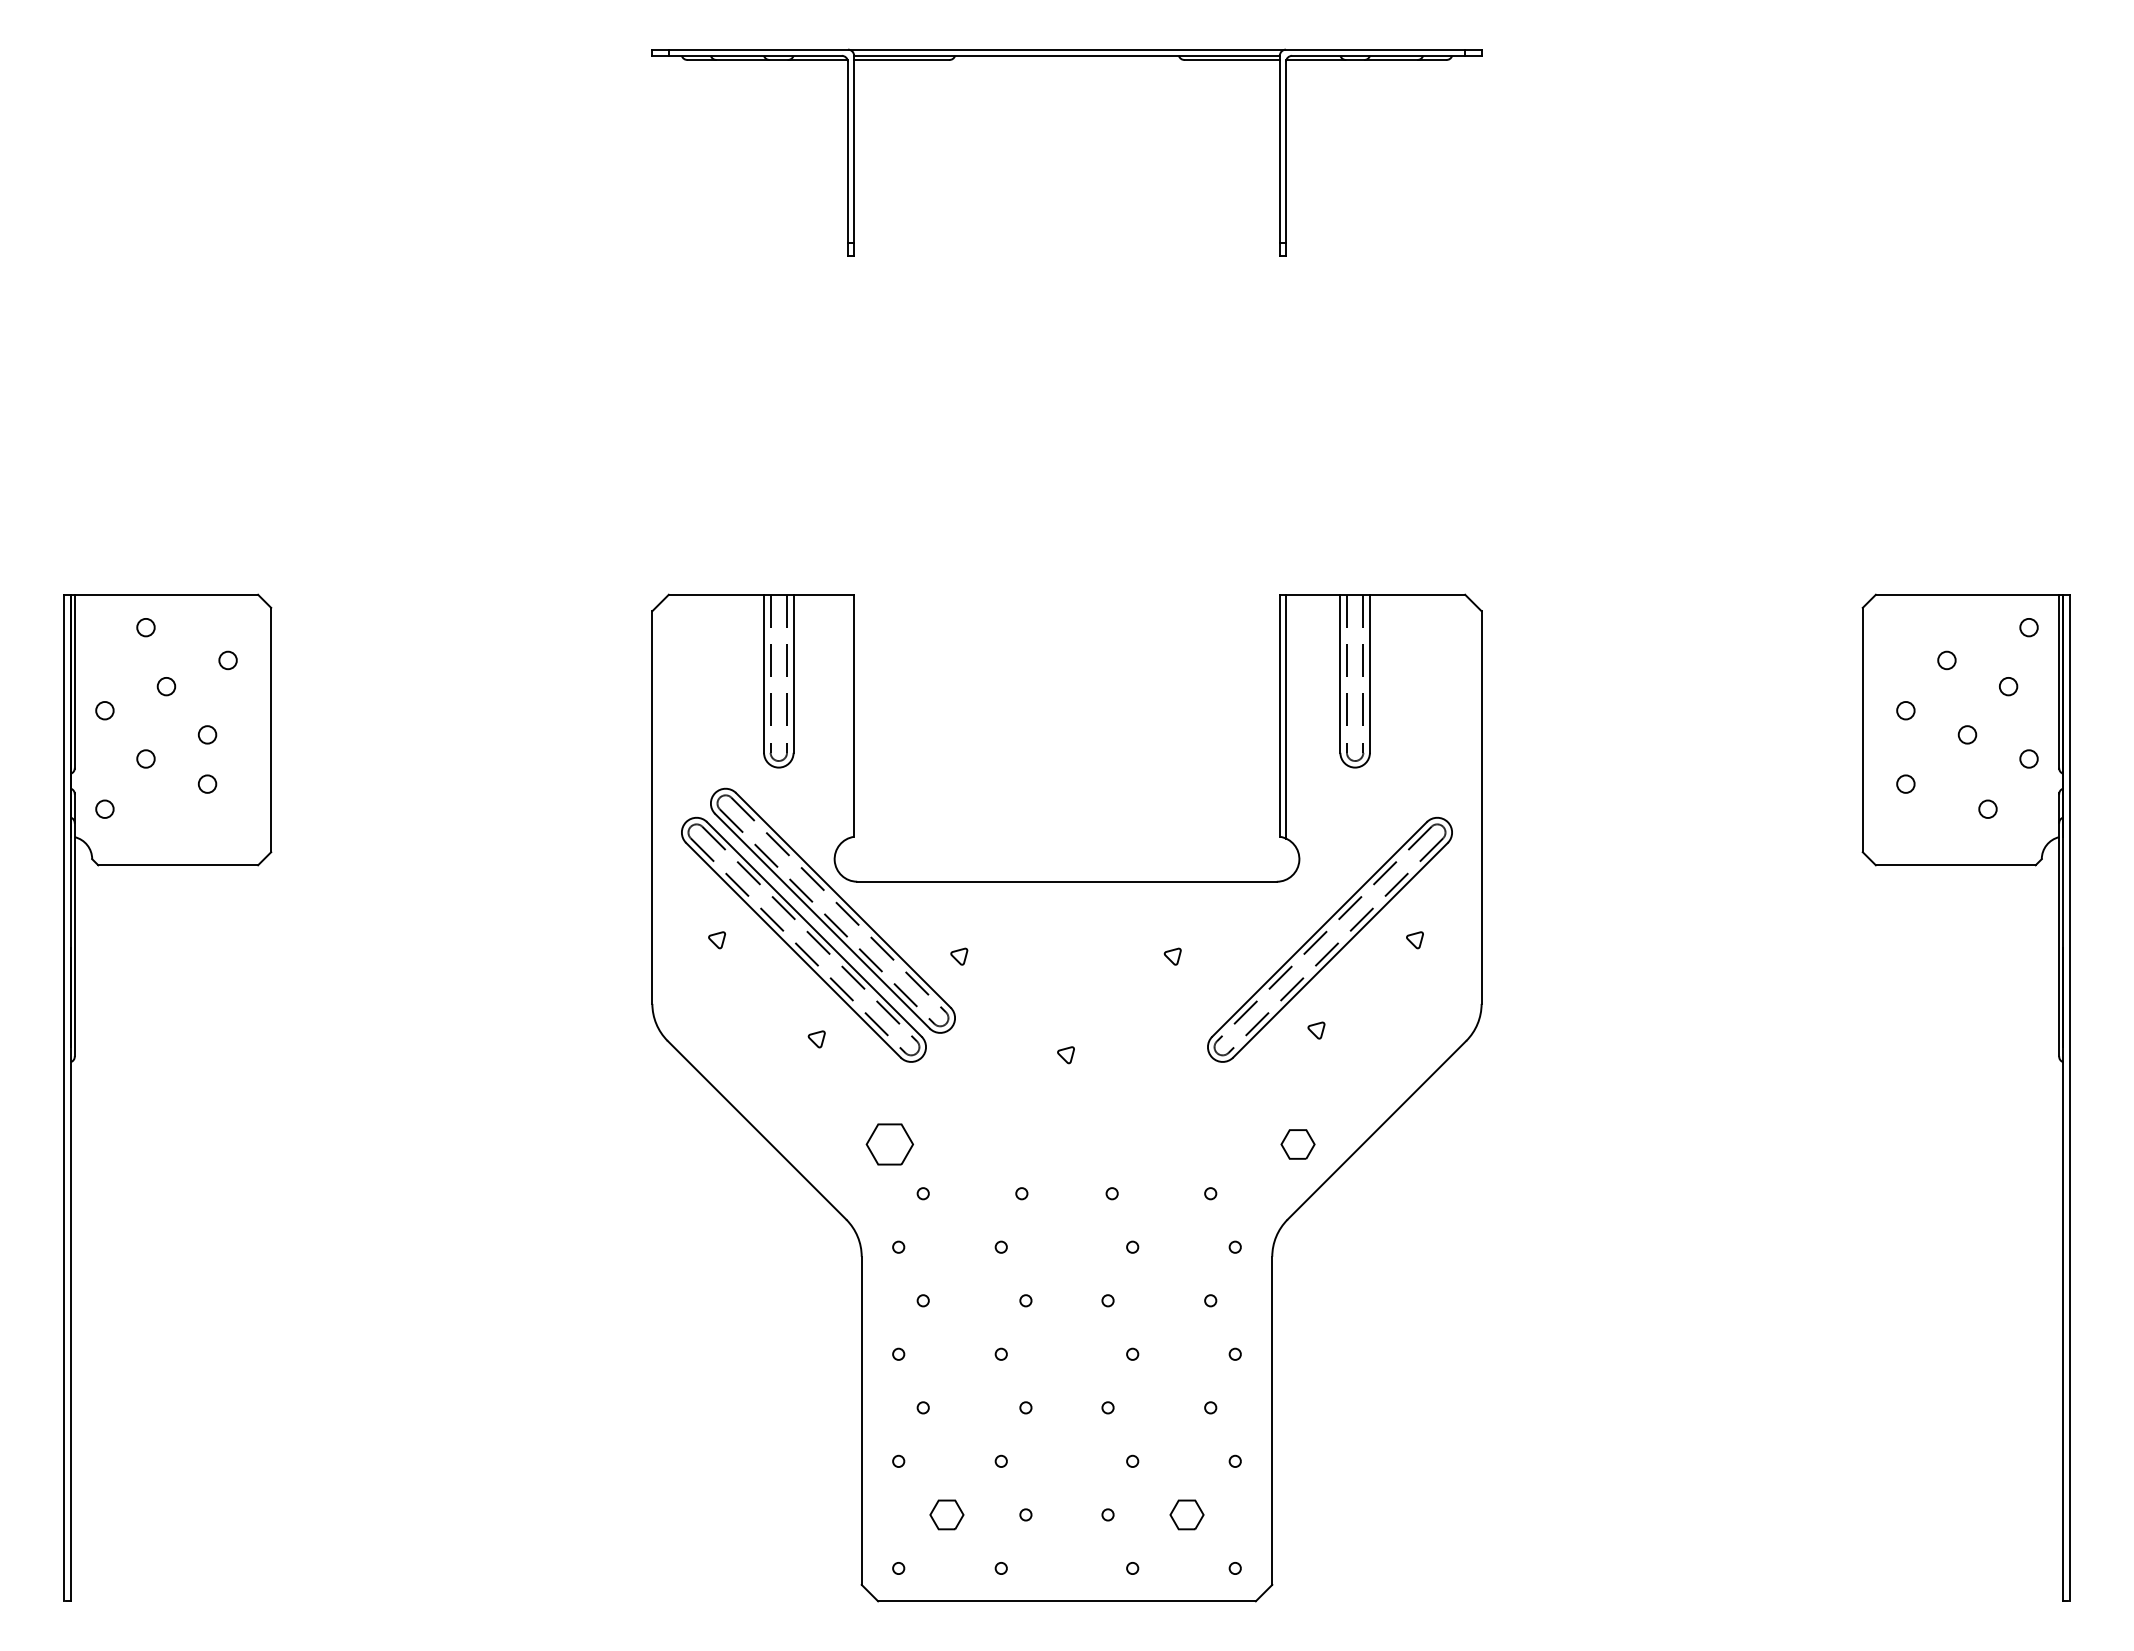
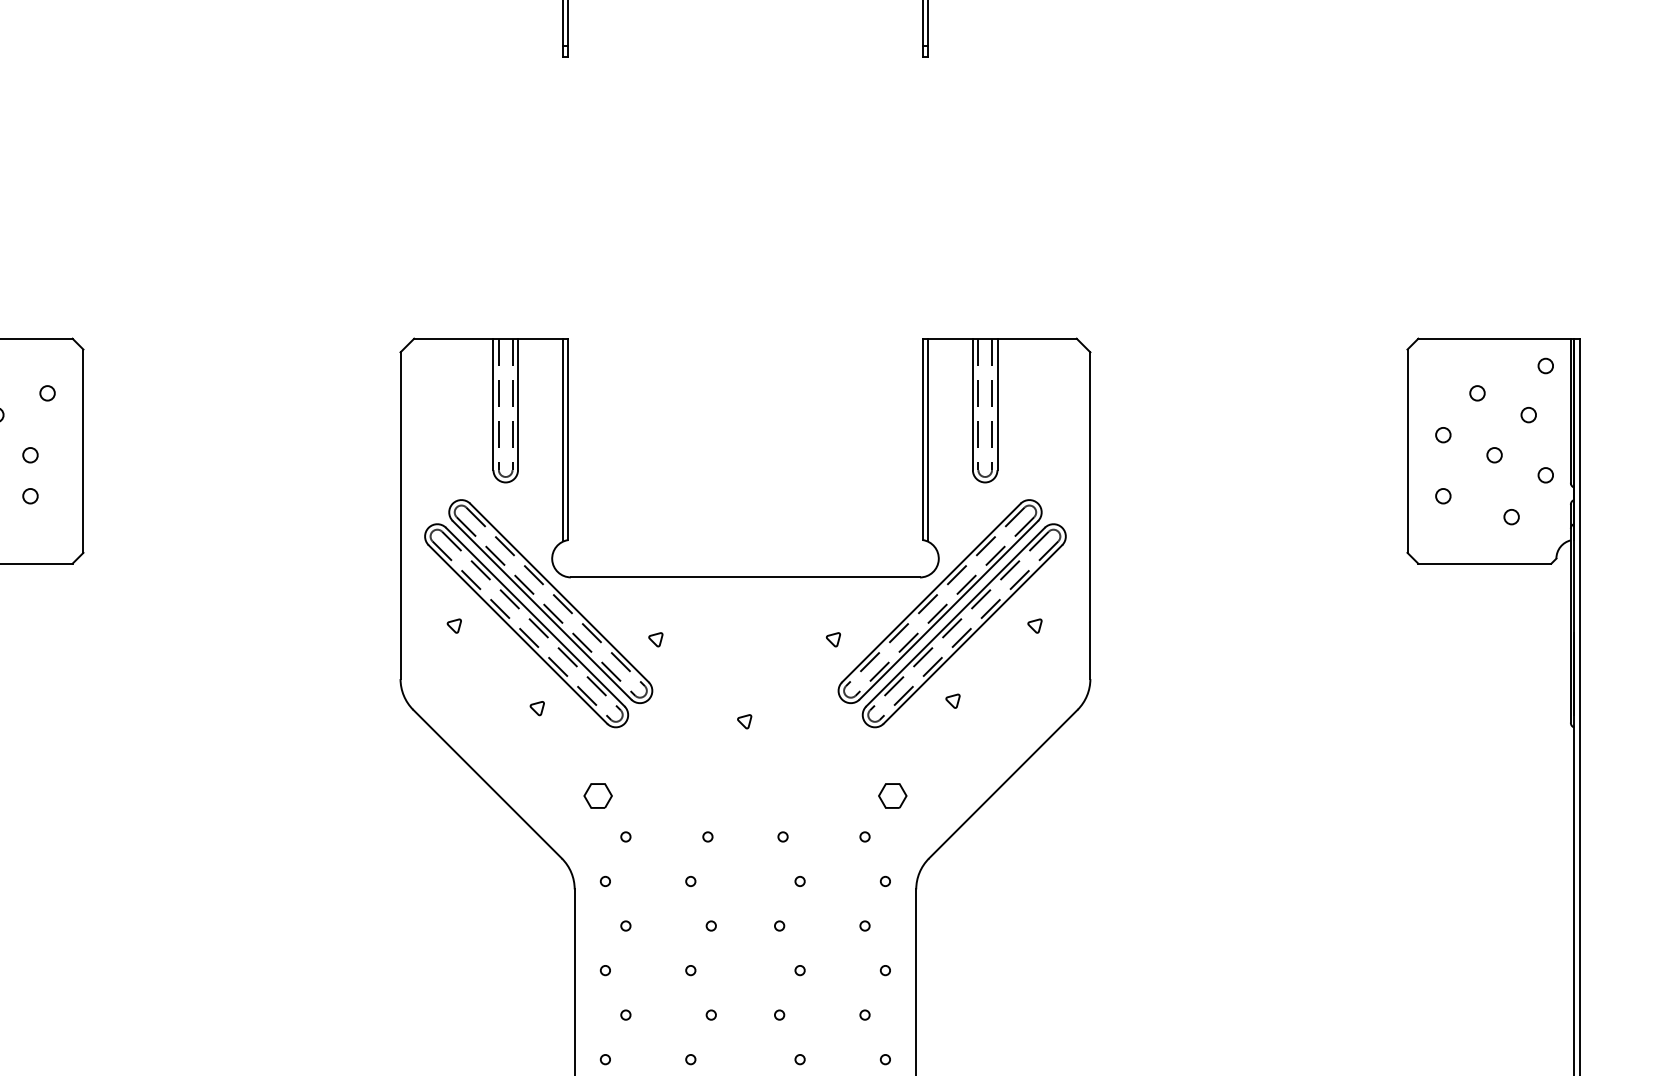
line: (847, 716) -> (562, 439), added
part: (1300, 910) -> (939, 601), added
part: (889, 1144) -> (597, 796), size x0.71
part: (1297, 1144) -> (892, 796), moved

